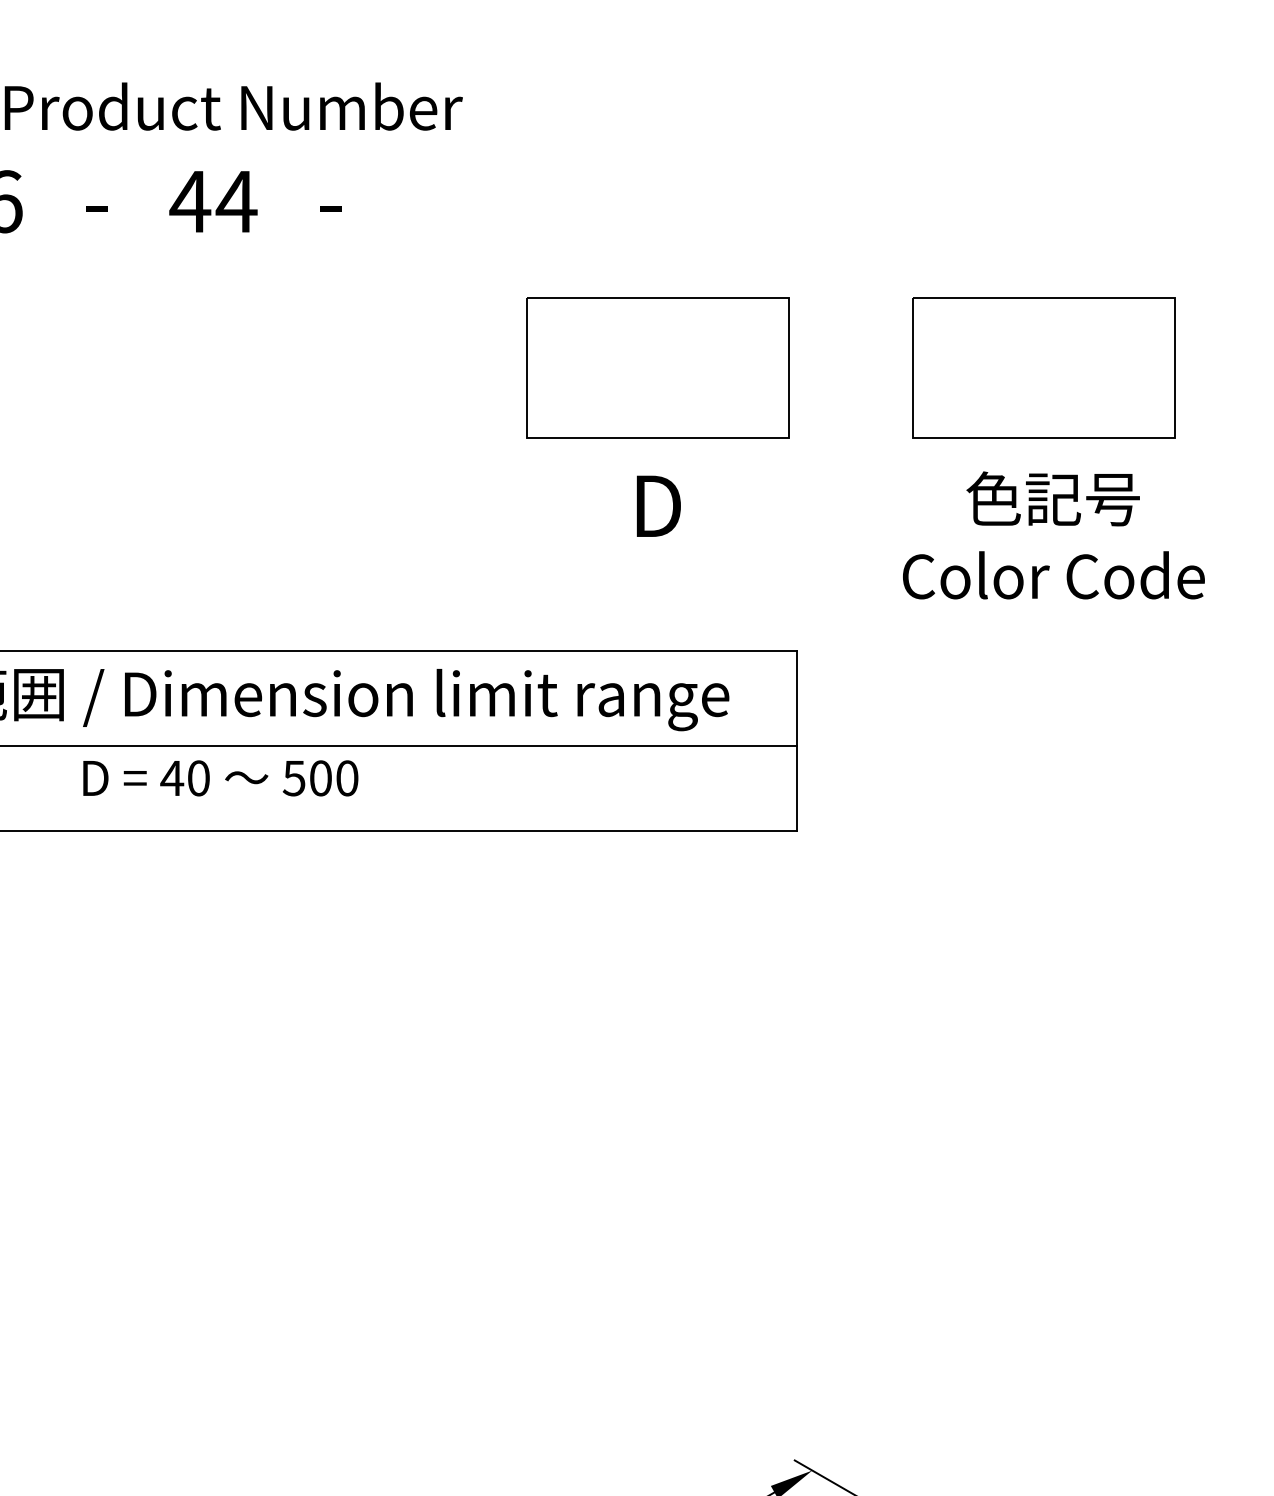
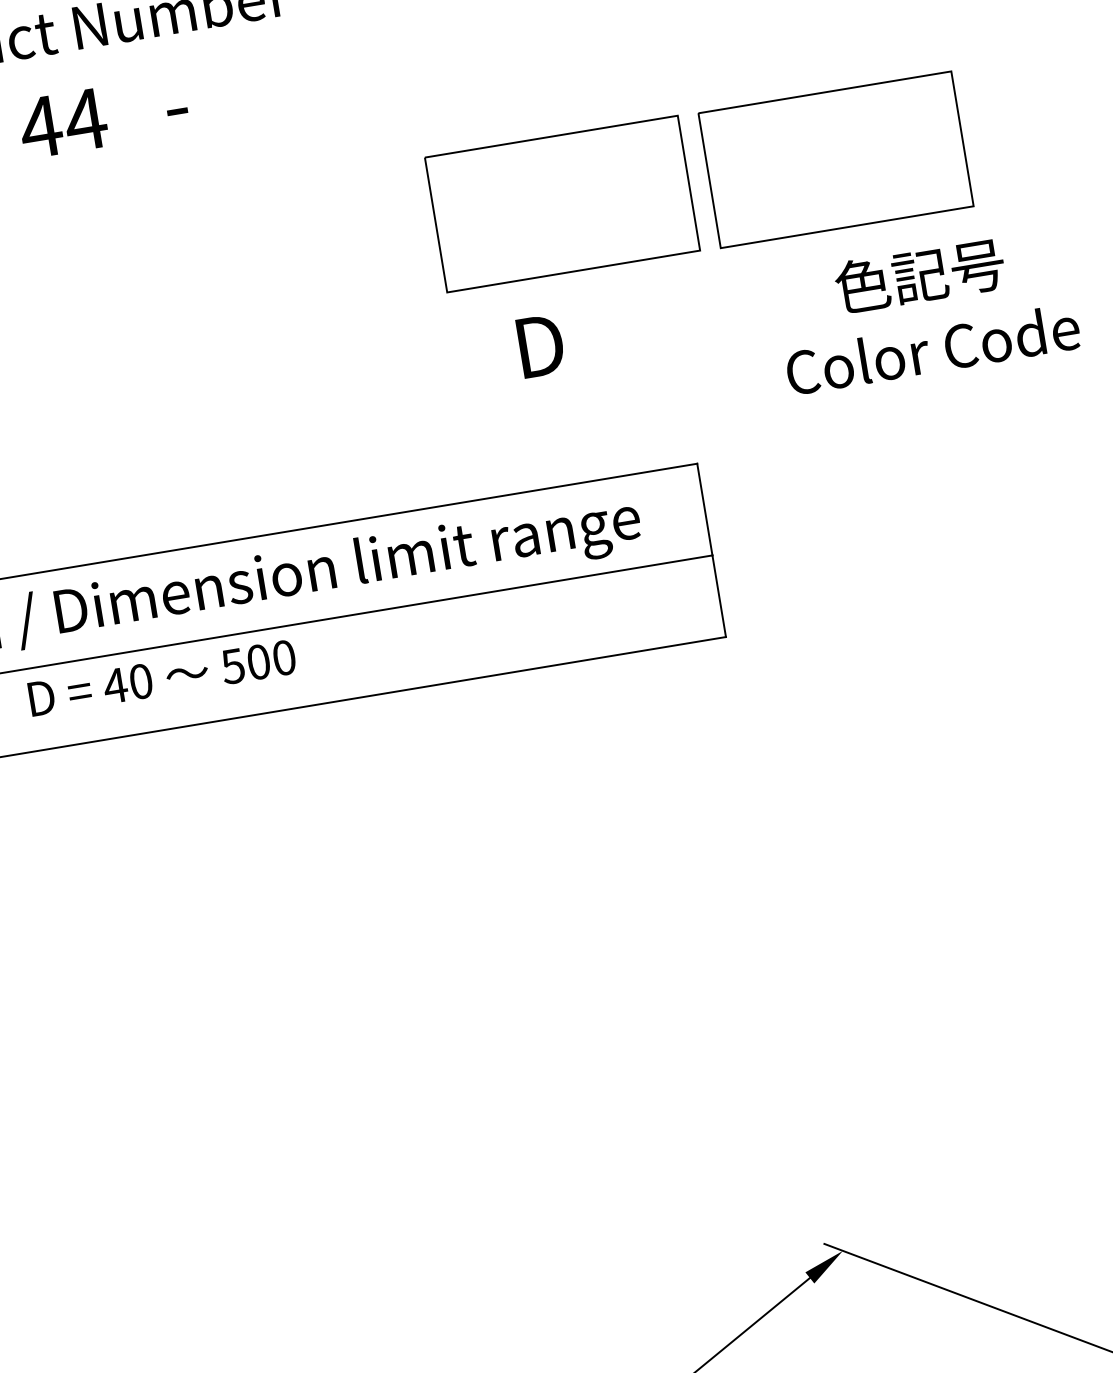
part: (657, 367) -> (561, 204), moved
part: (1043, 367) -> (835, 159), moved

